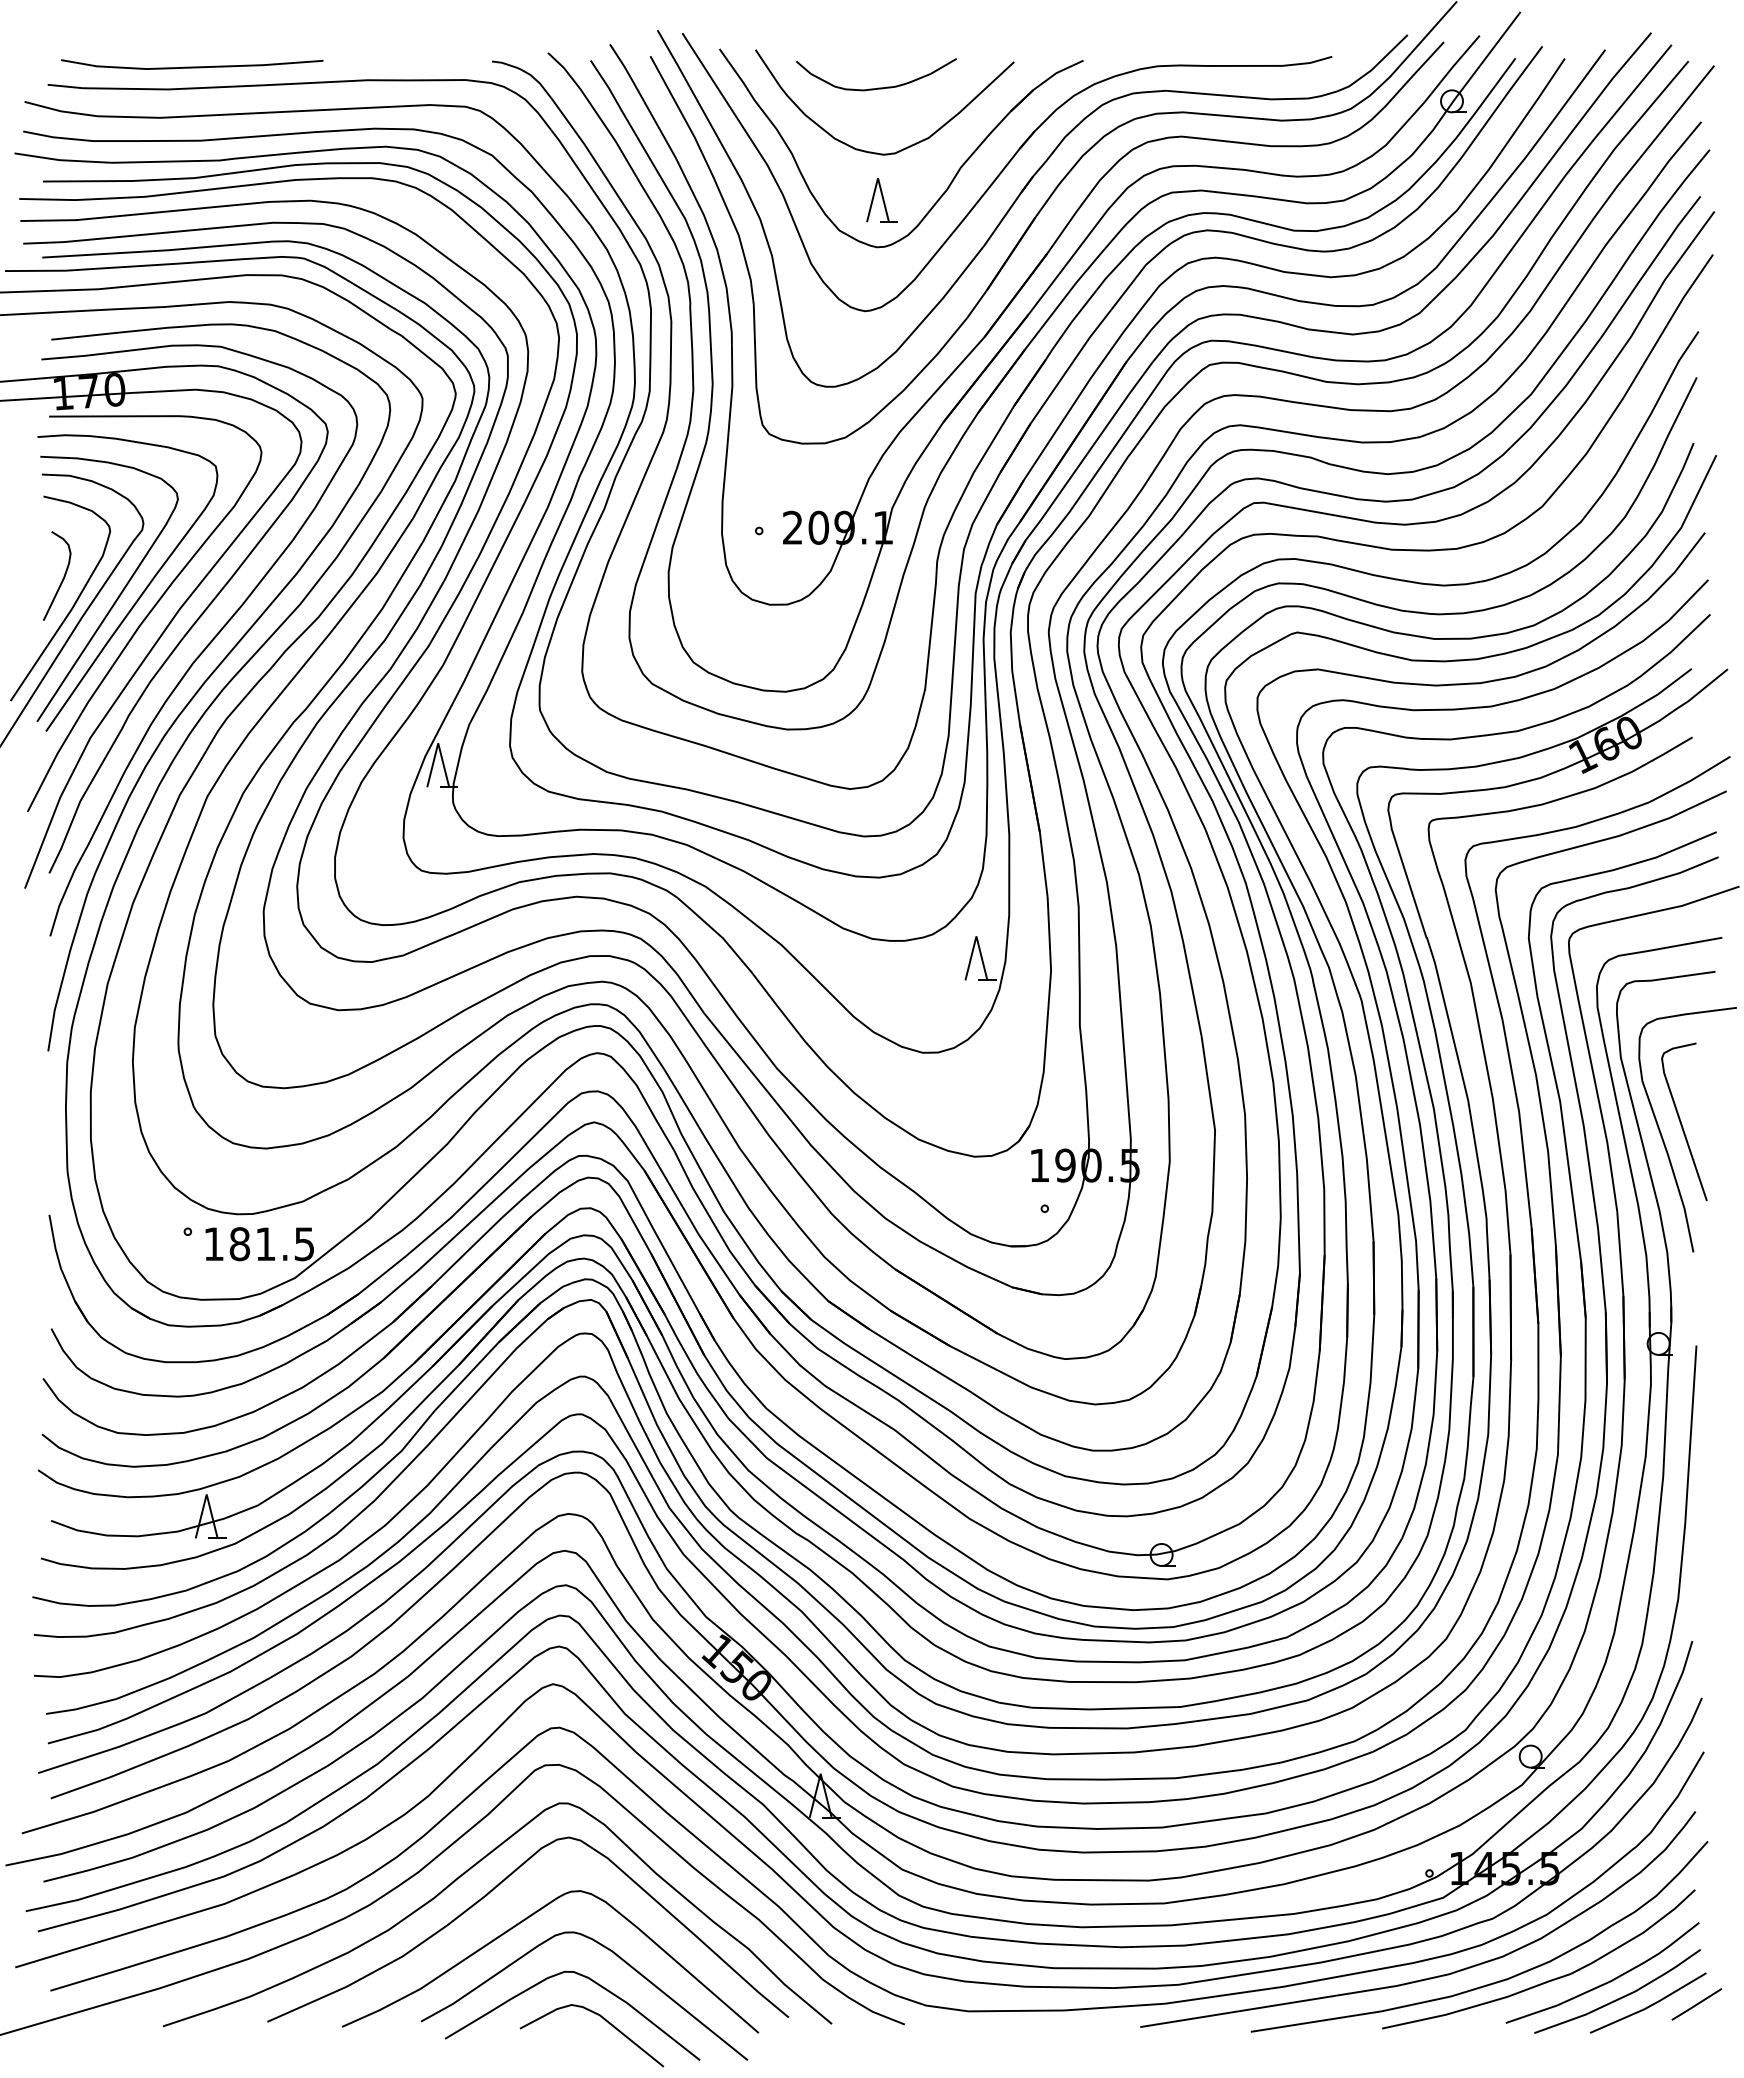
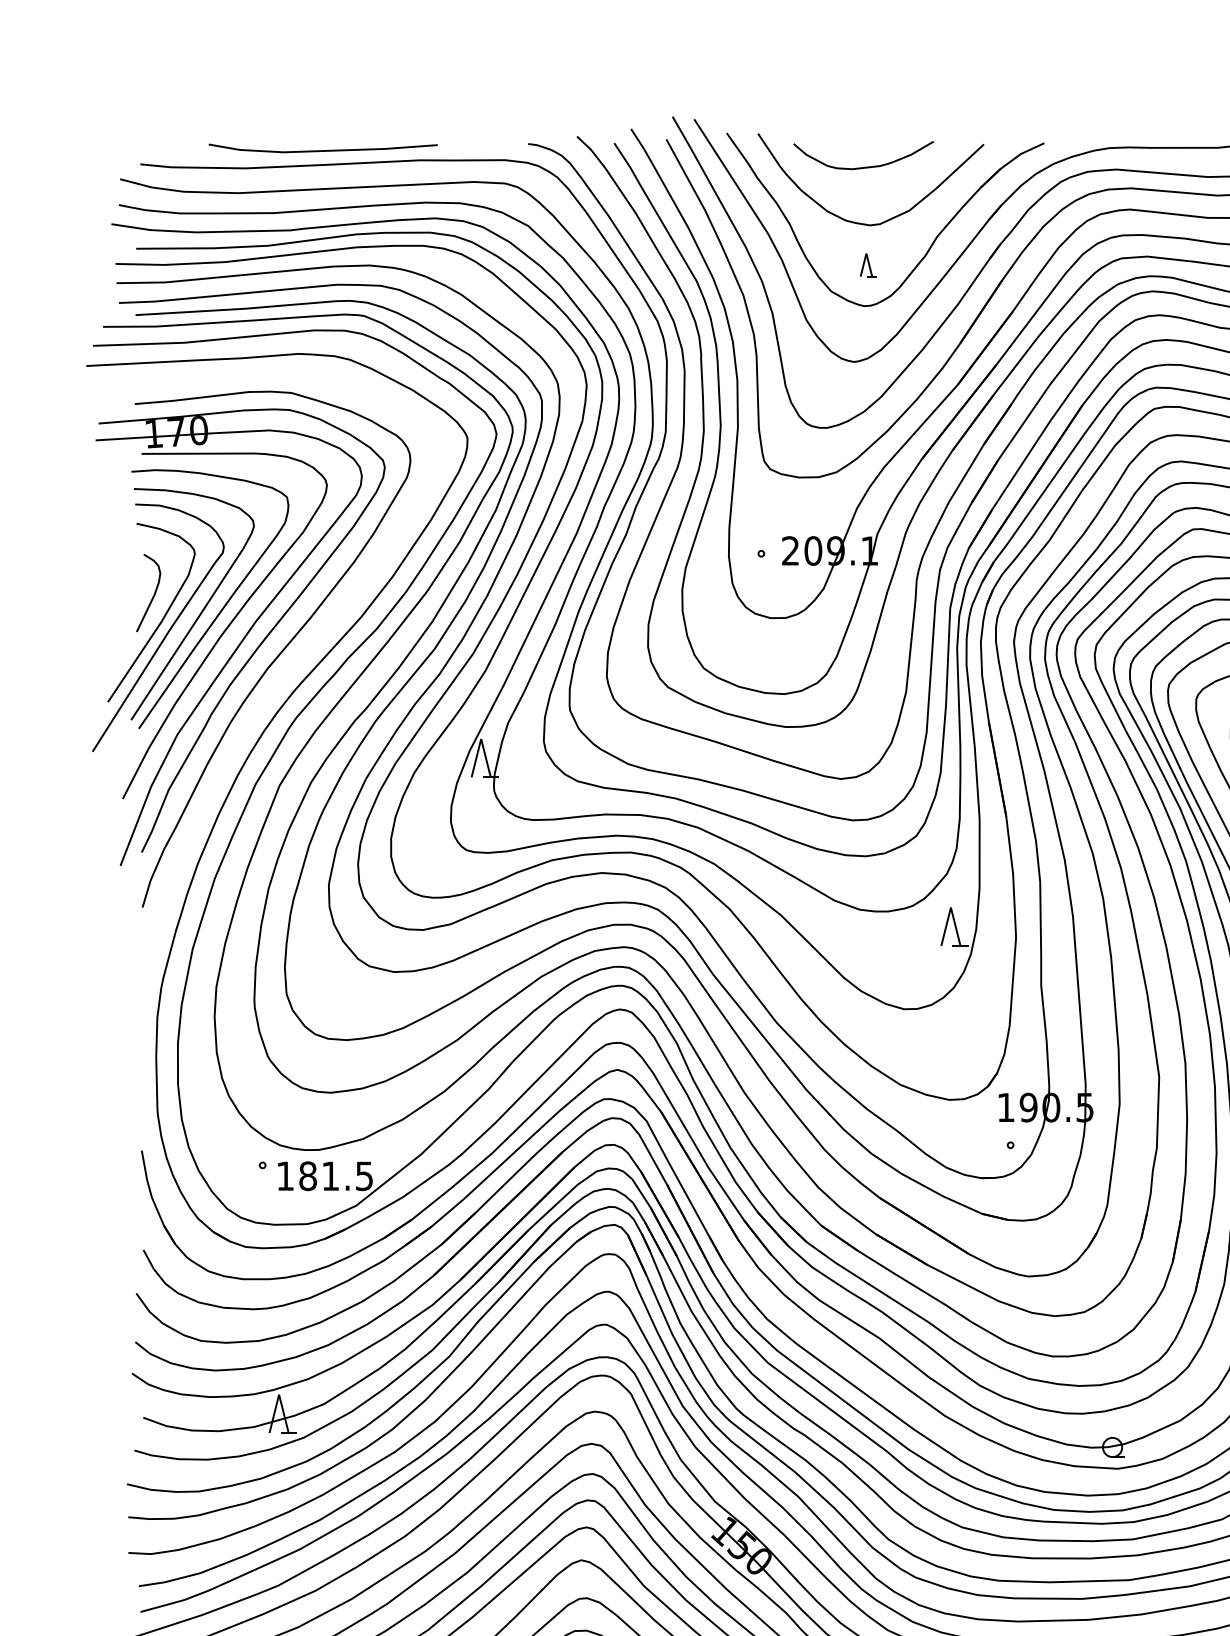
line: (192, 66) -> (323, 150), moved
part: (881, 200) -> (868, 265), size x0.6
curve: (210, 677) -> (282, 681), removed

